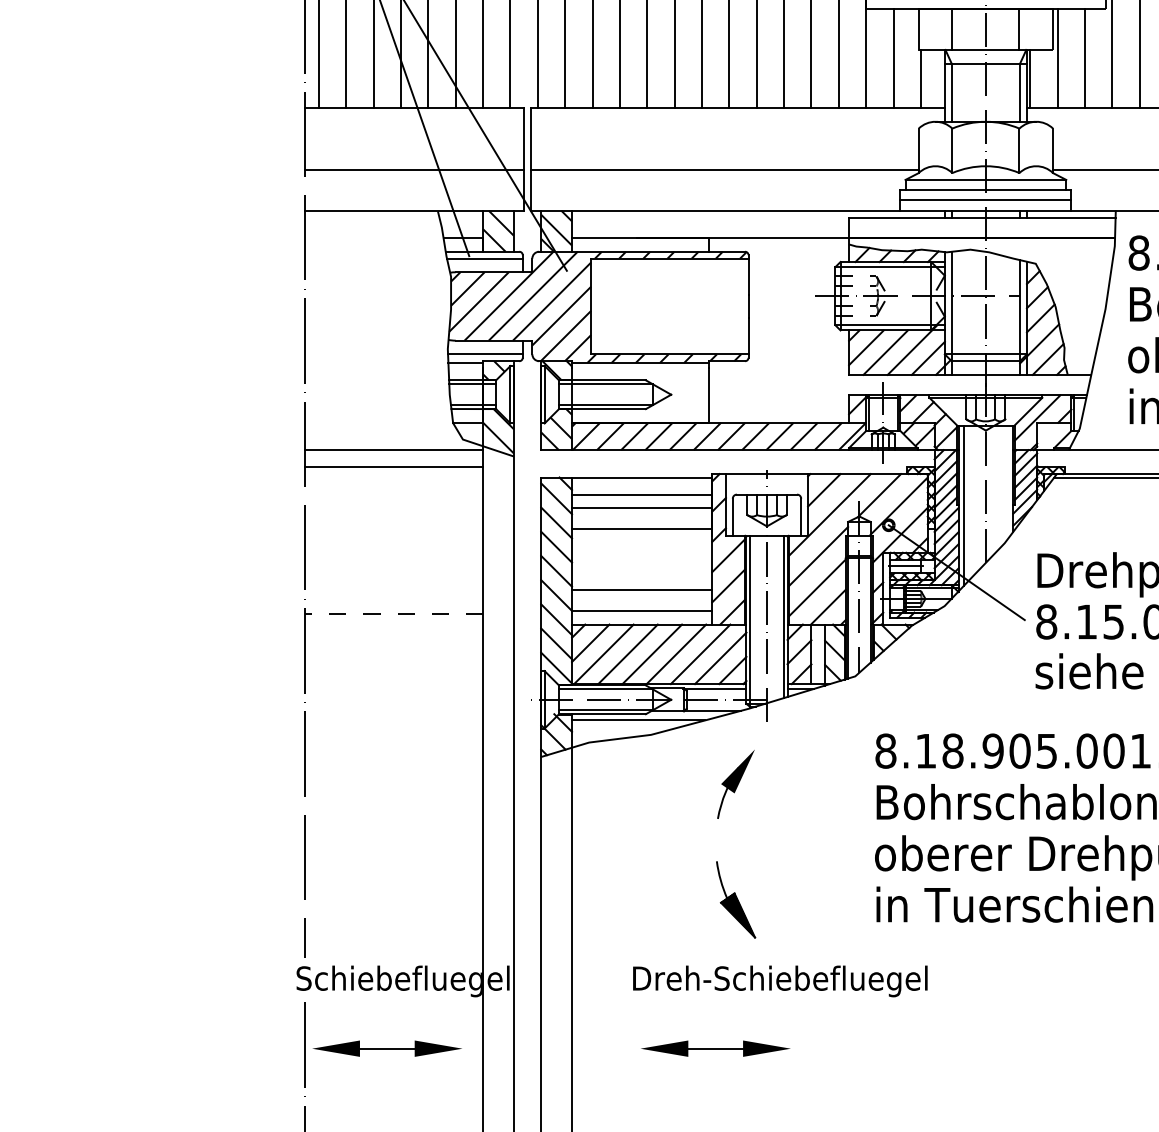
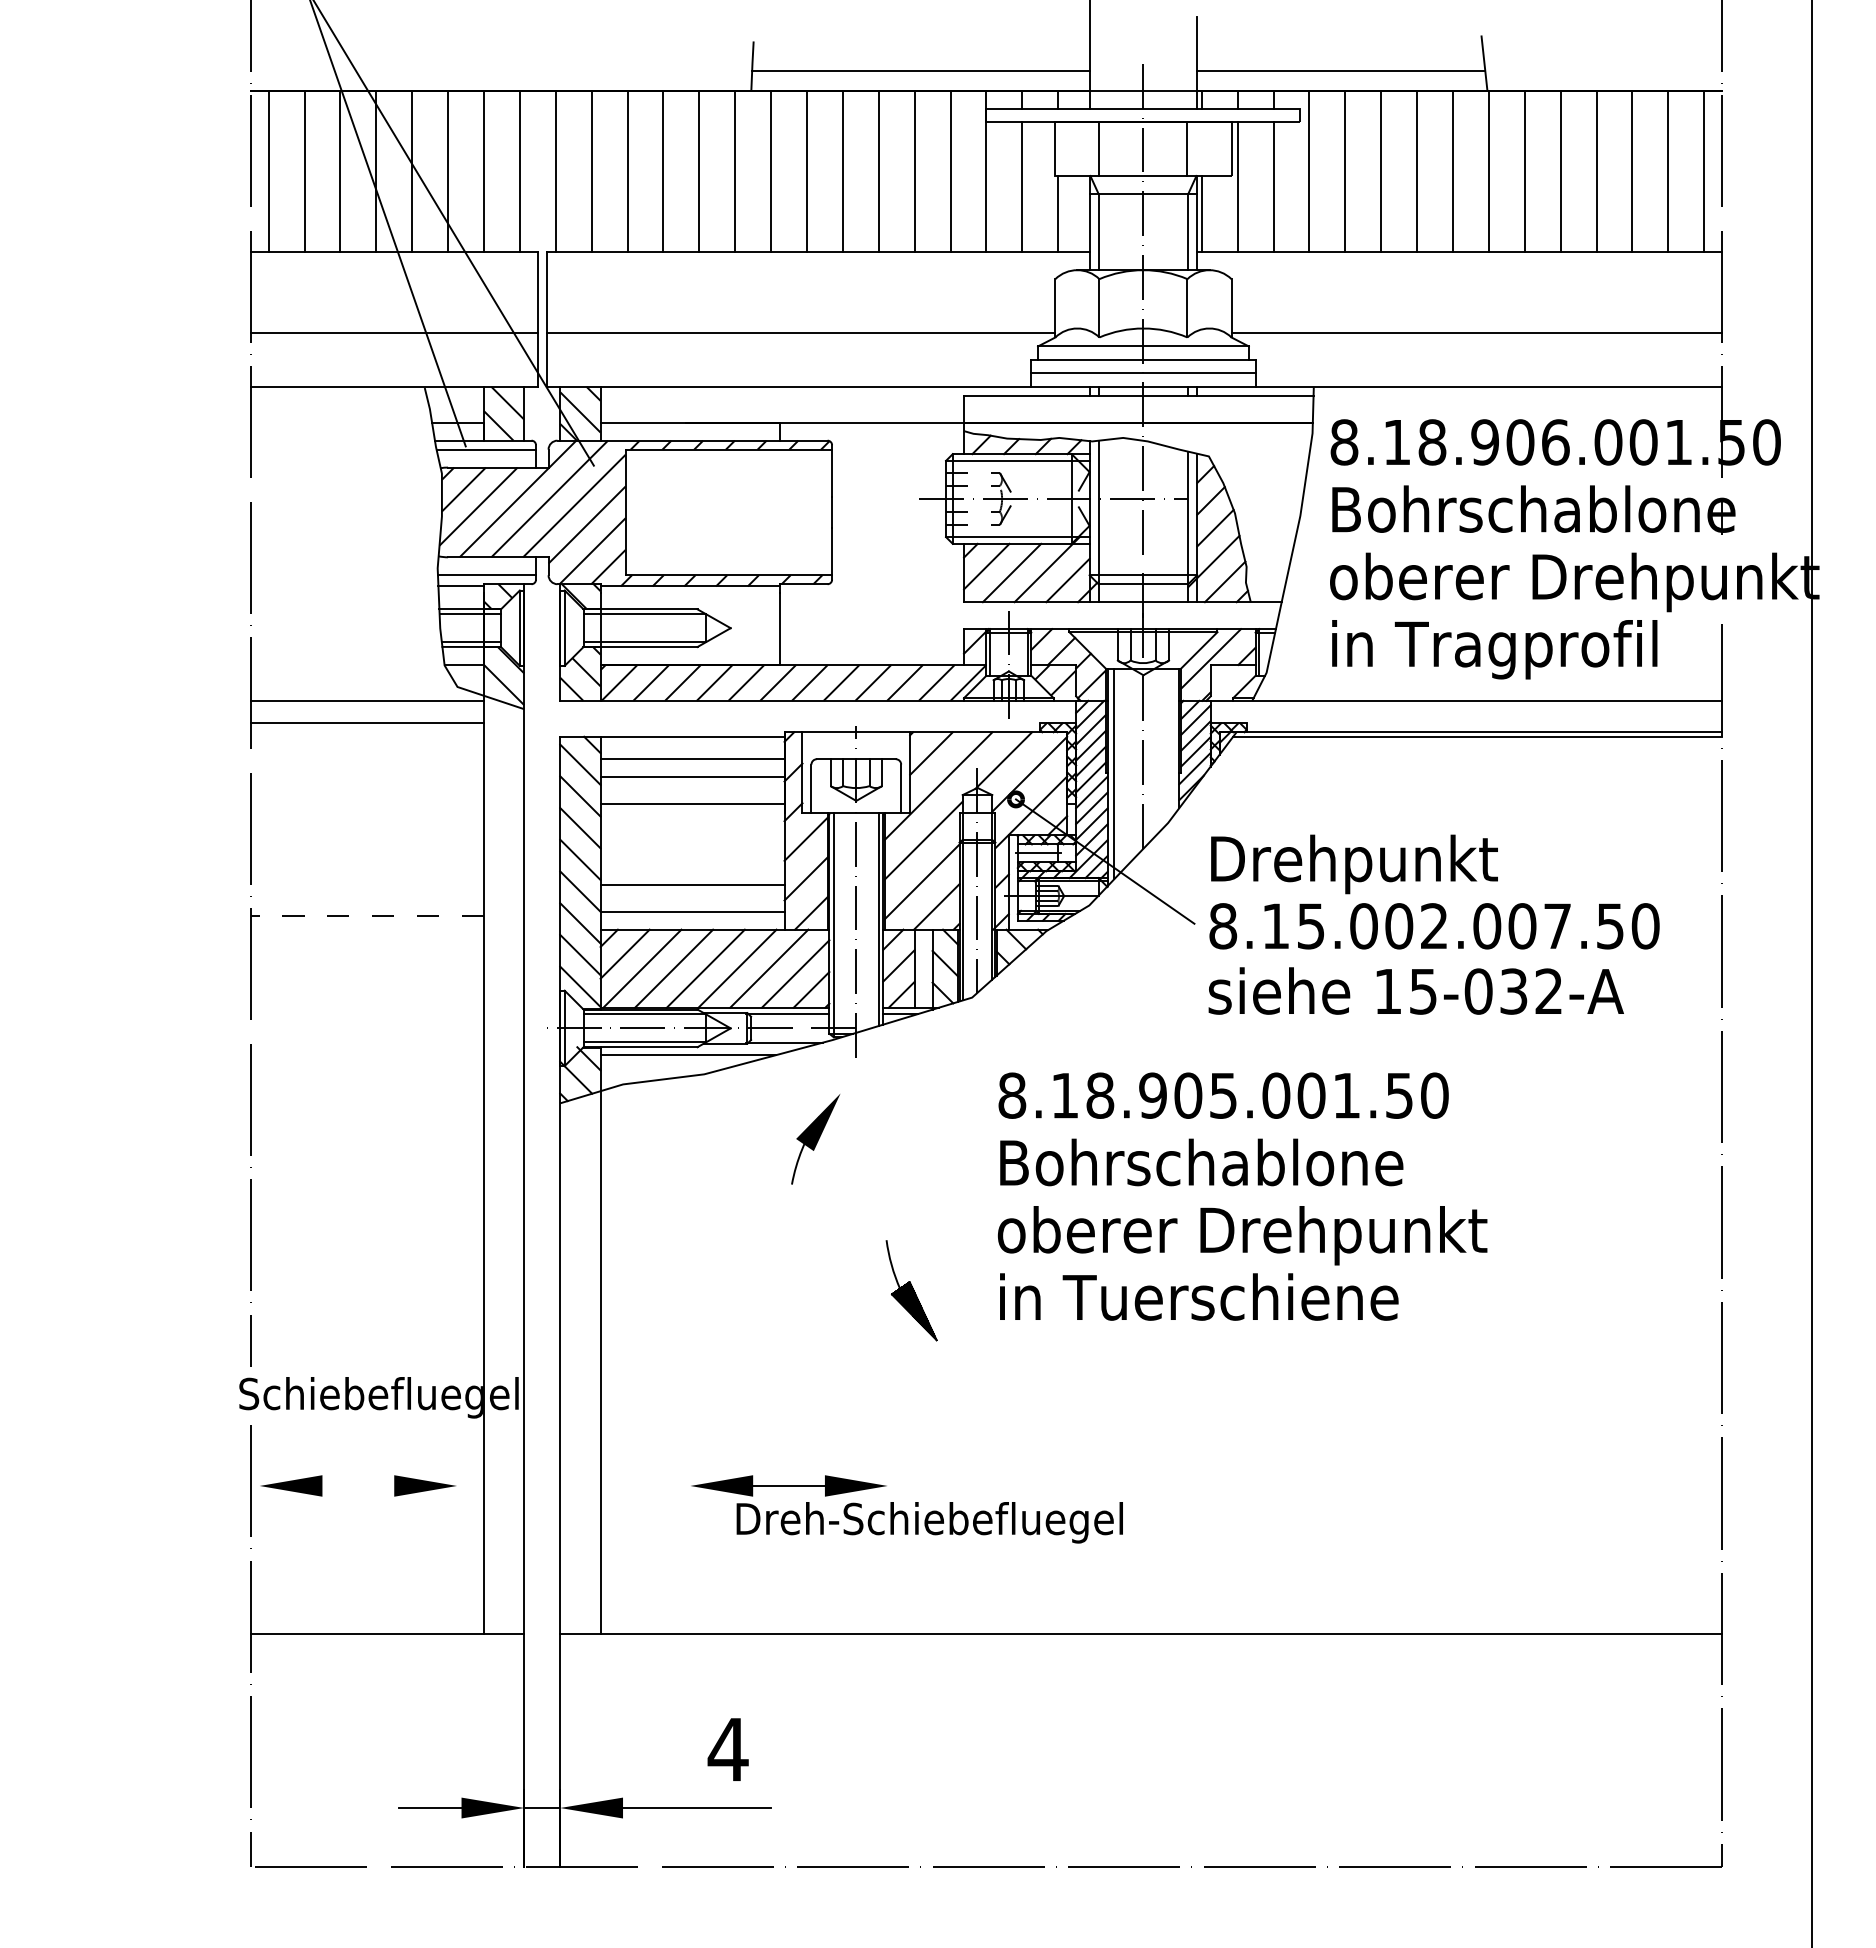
part: (735, 899) -> (911, 1290), moved
text: (780, 981) -> (929, 1522), moved
line: (387, 1048) -> (358, 1485), removed

